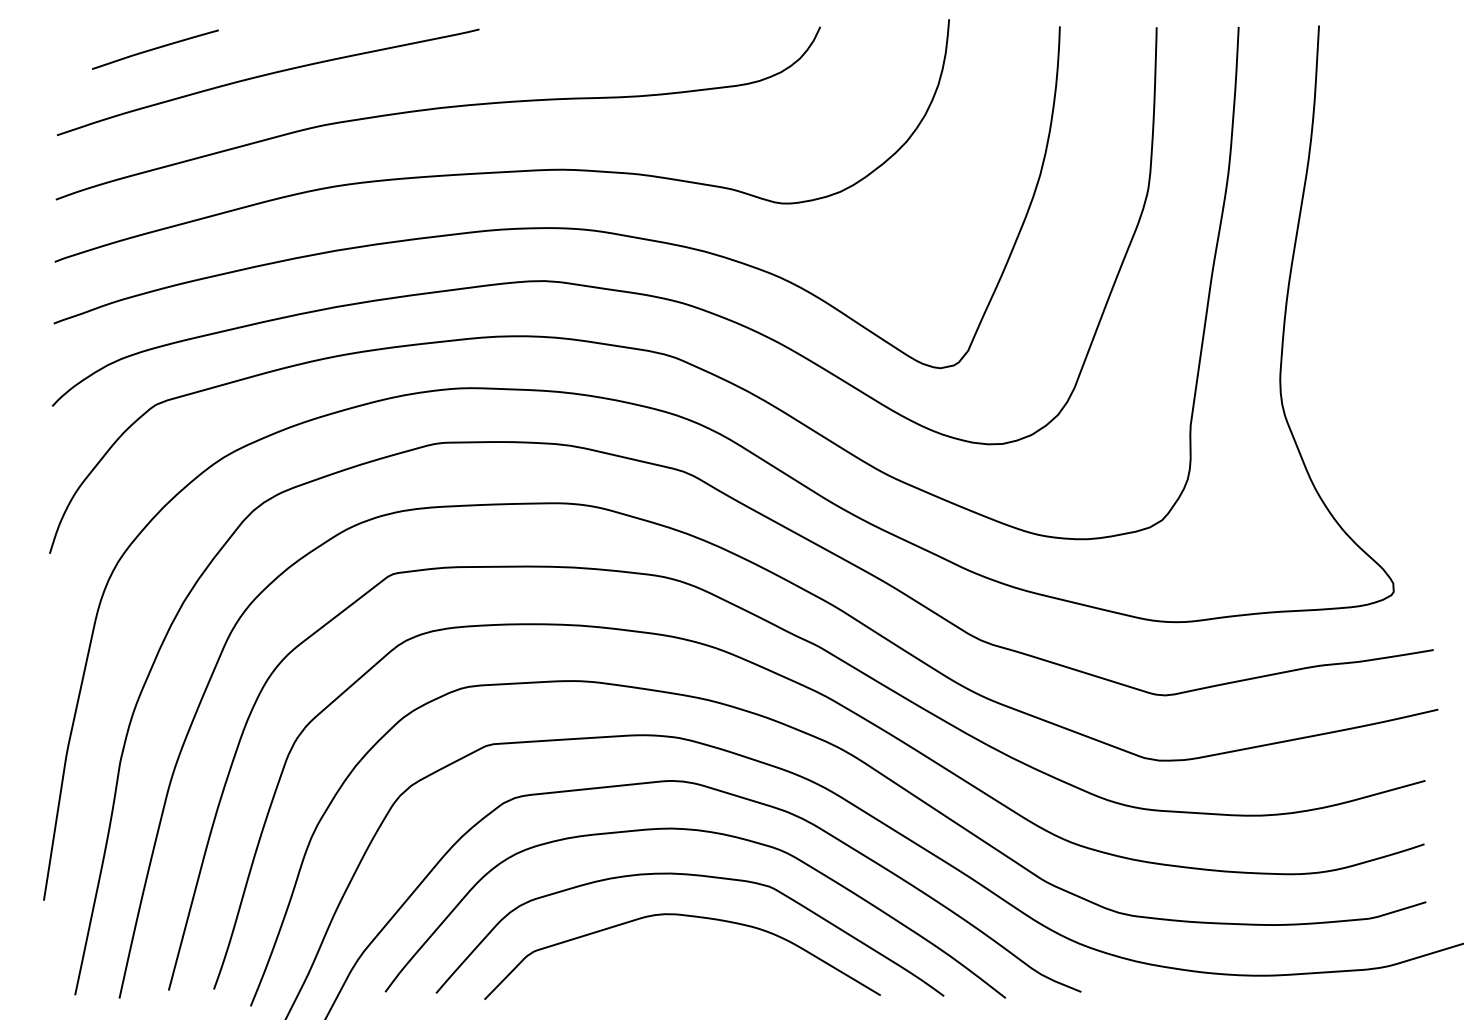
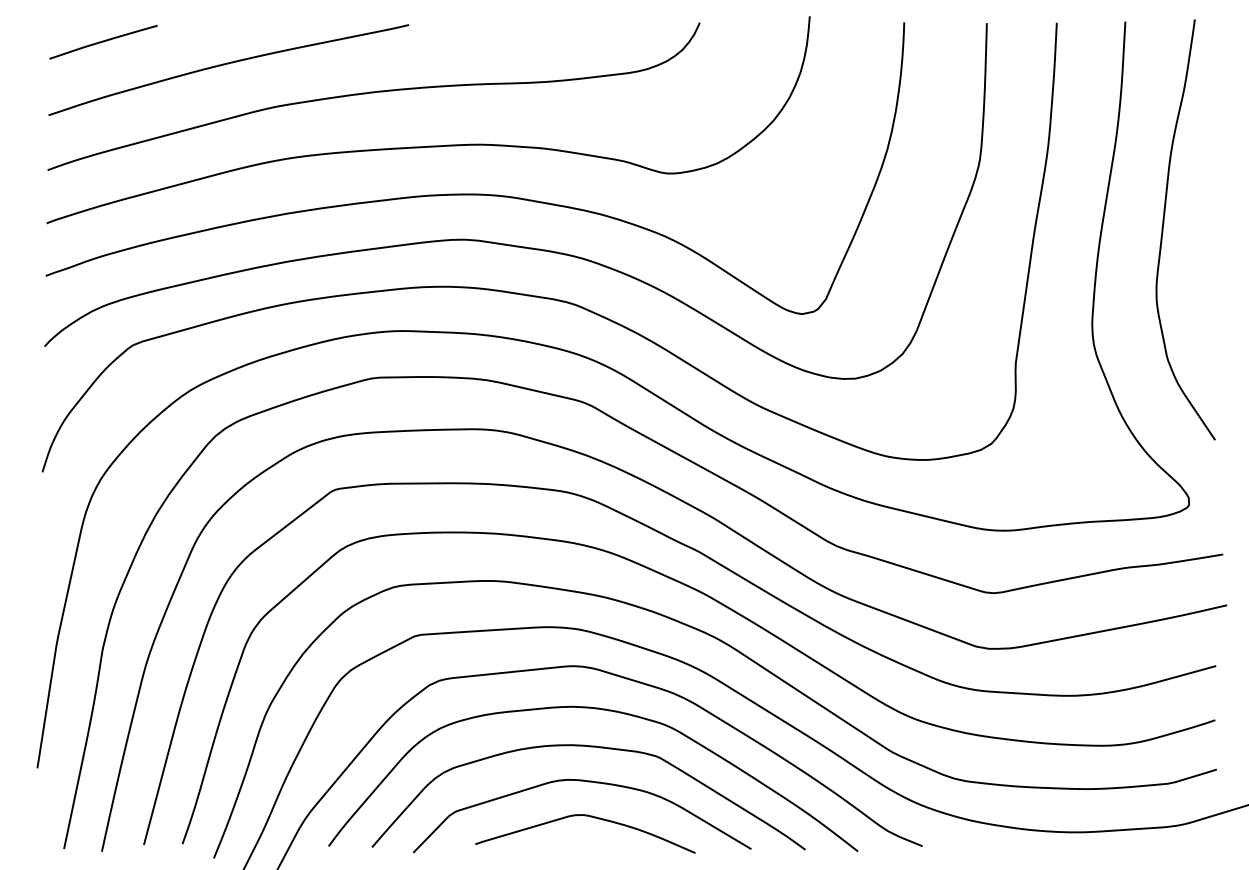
curve: (155, 49) -> (103, 42), moved
curve: (1364, 264) -> (1164, 225), added
curve: (688, 957) -> (587, 816), added

